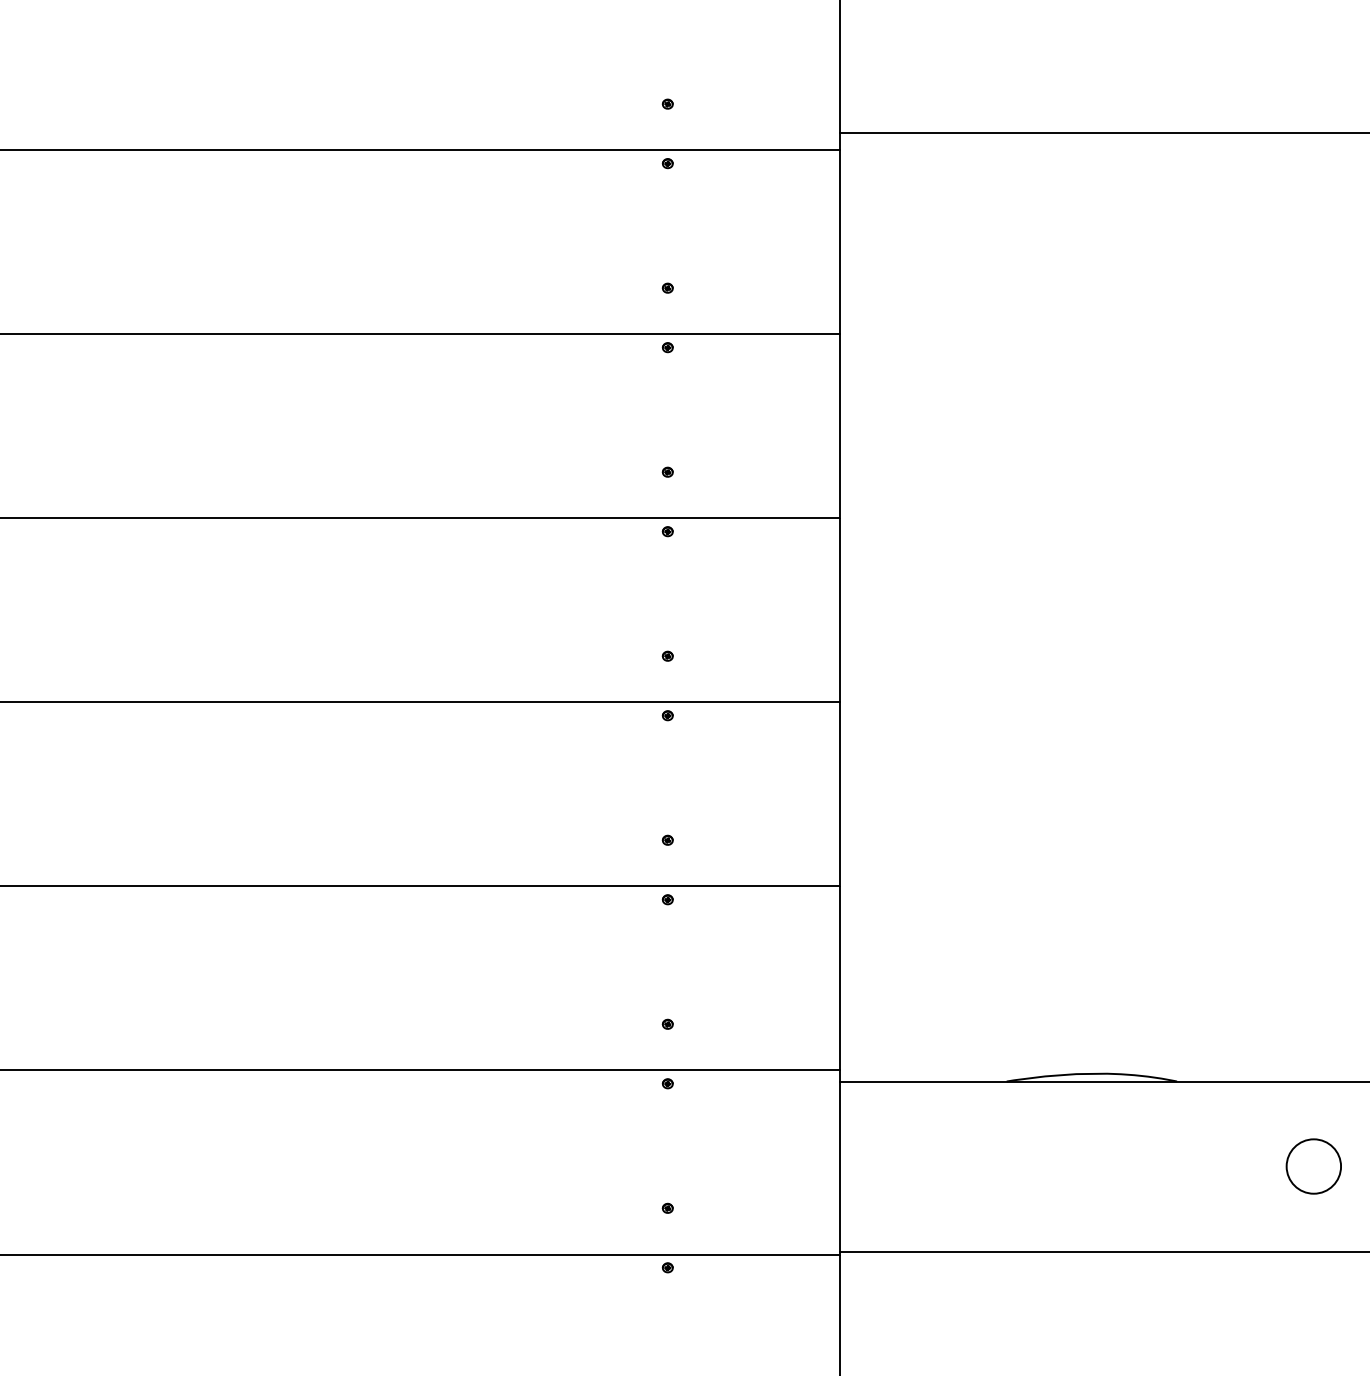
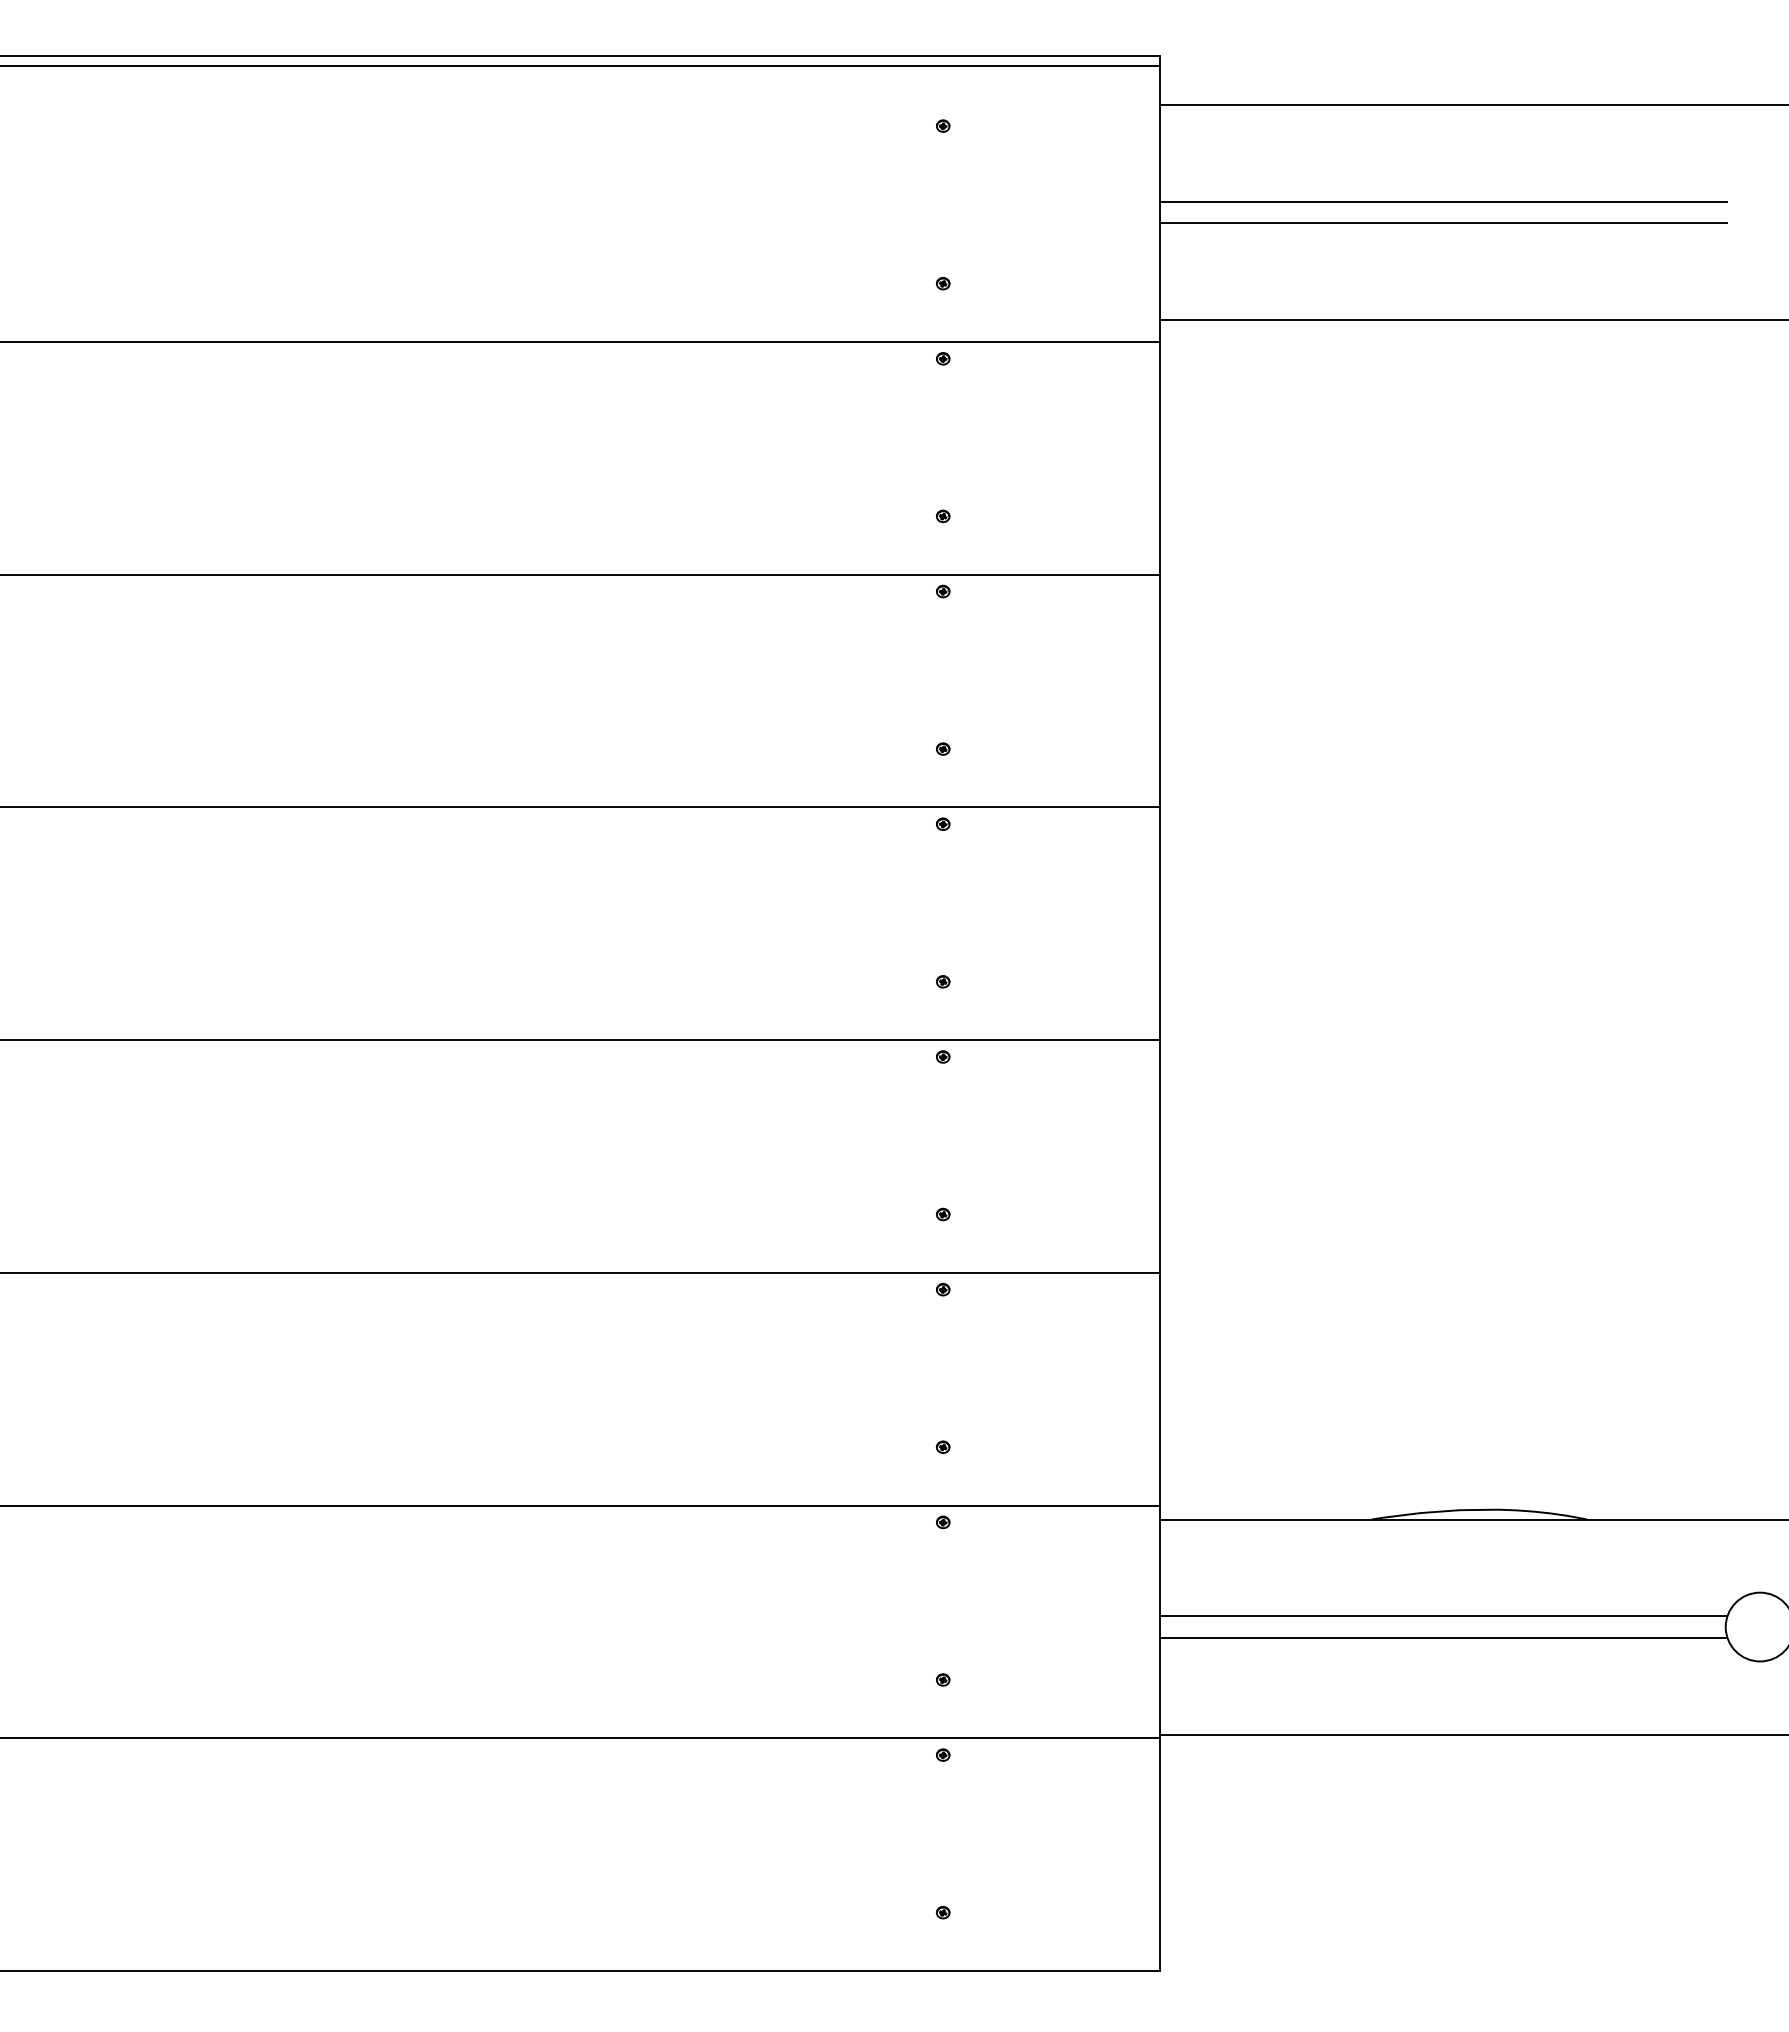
line: (1063, 39) -> (1443, 201), added
line: (1063, 56) -> (1443, 223), added
line: (1063, 1158) -> (1443, 1616), added
line: (1063, 1174) -> (1443, 1637), added

